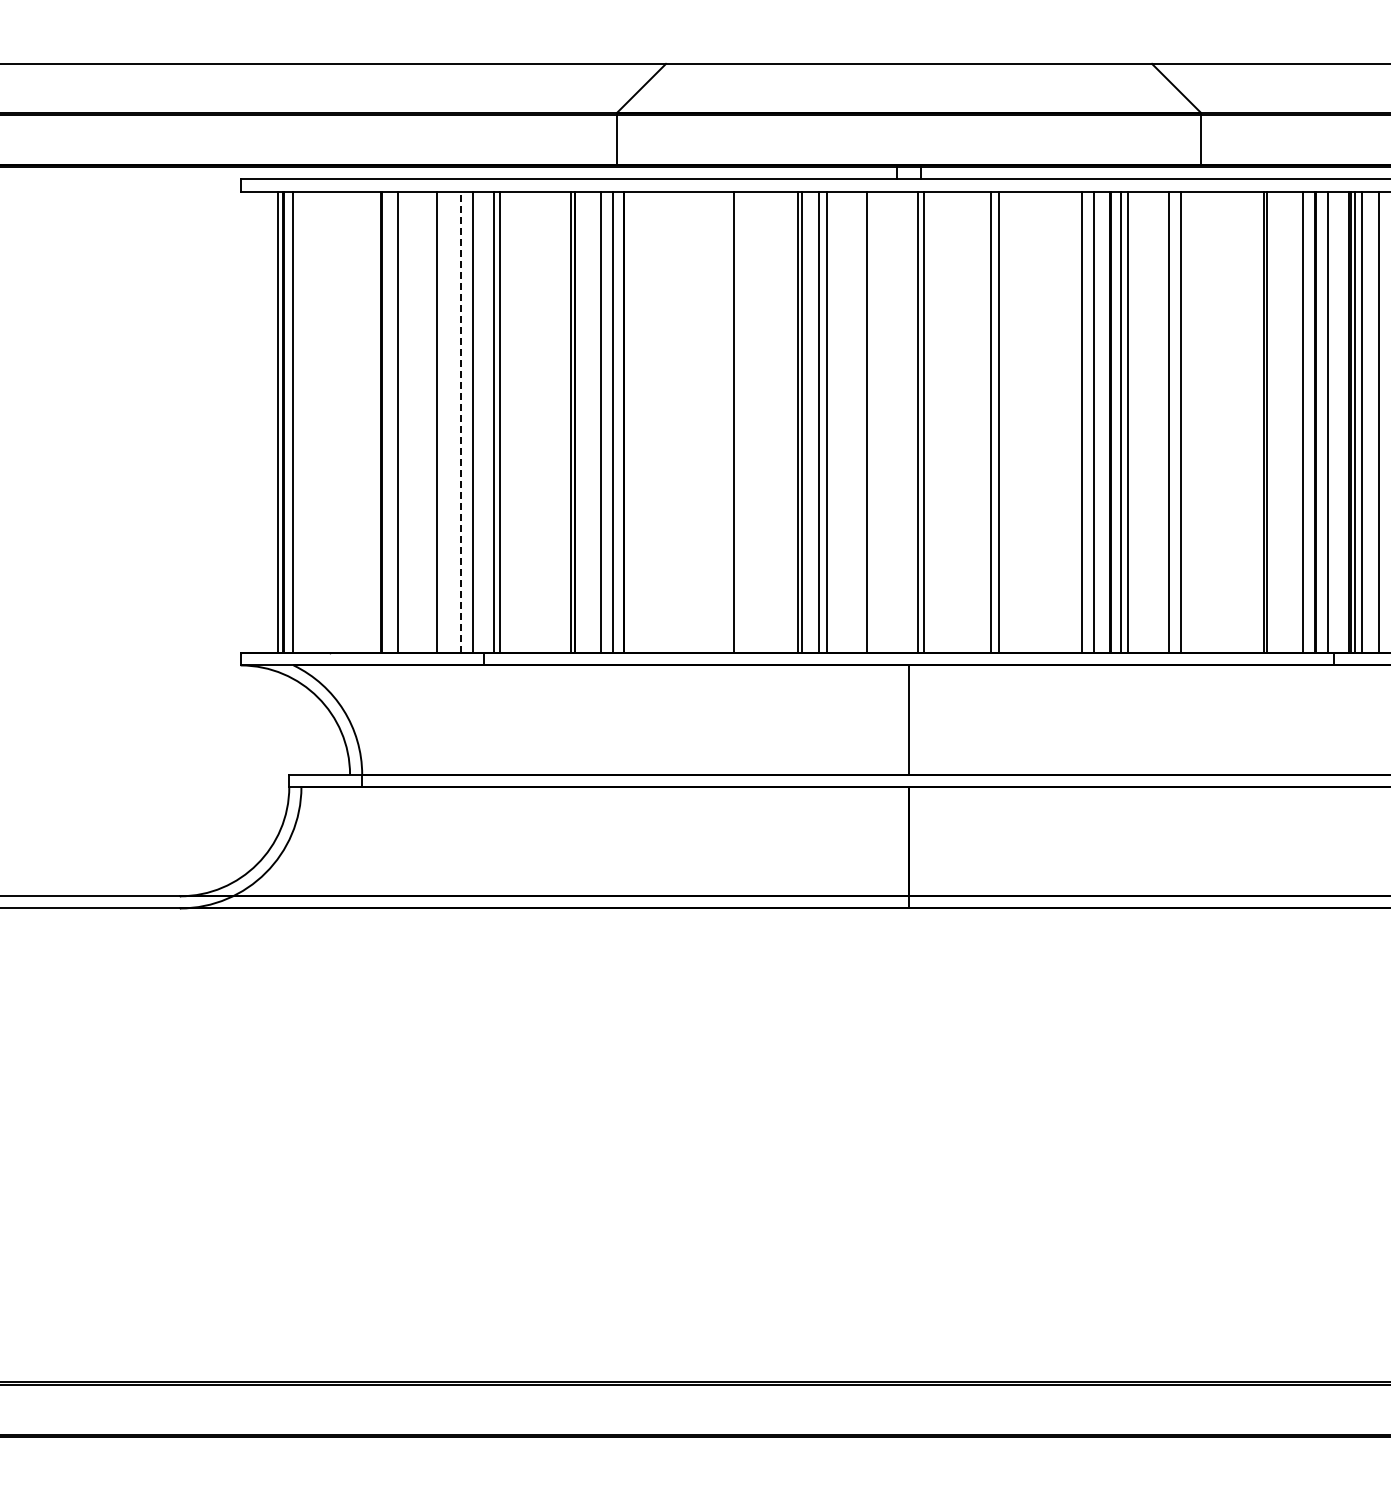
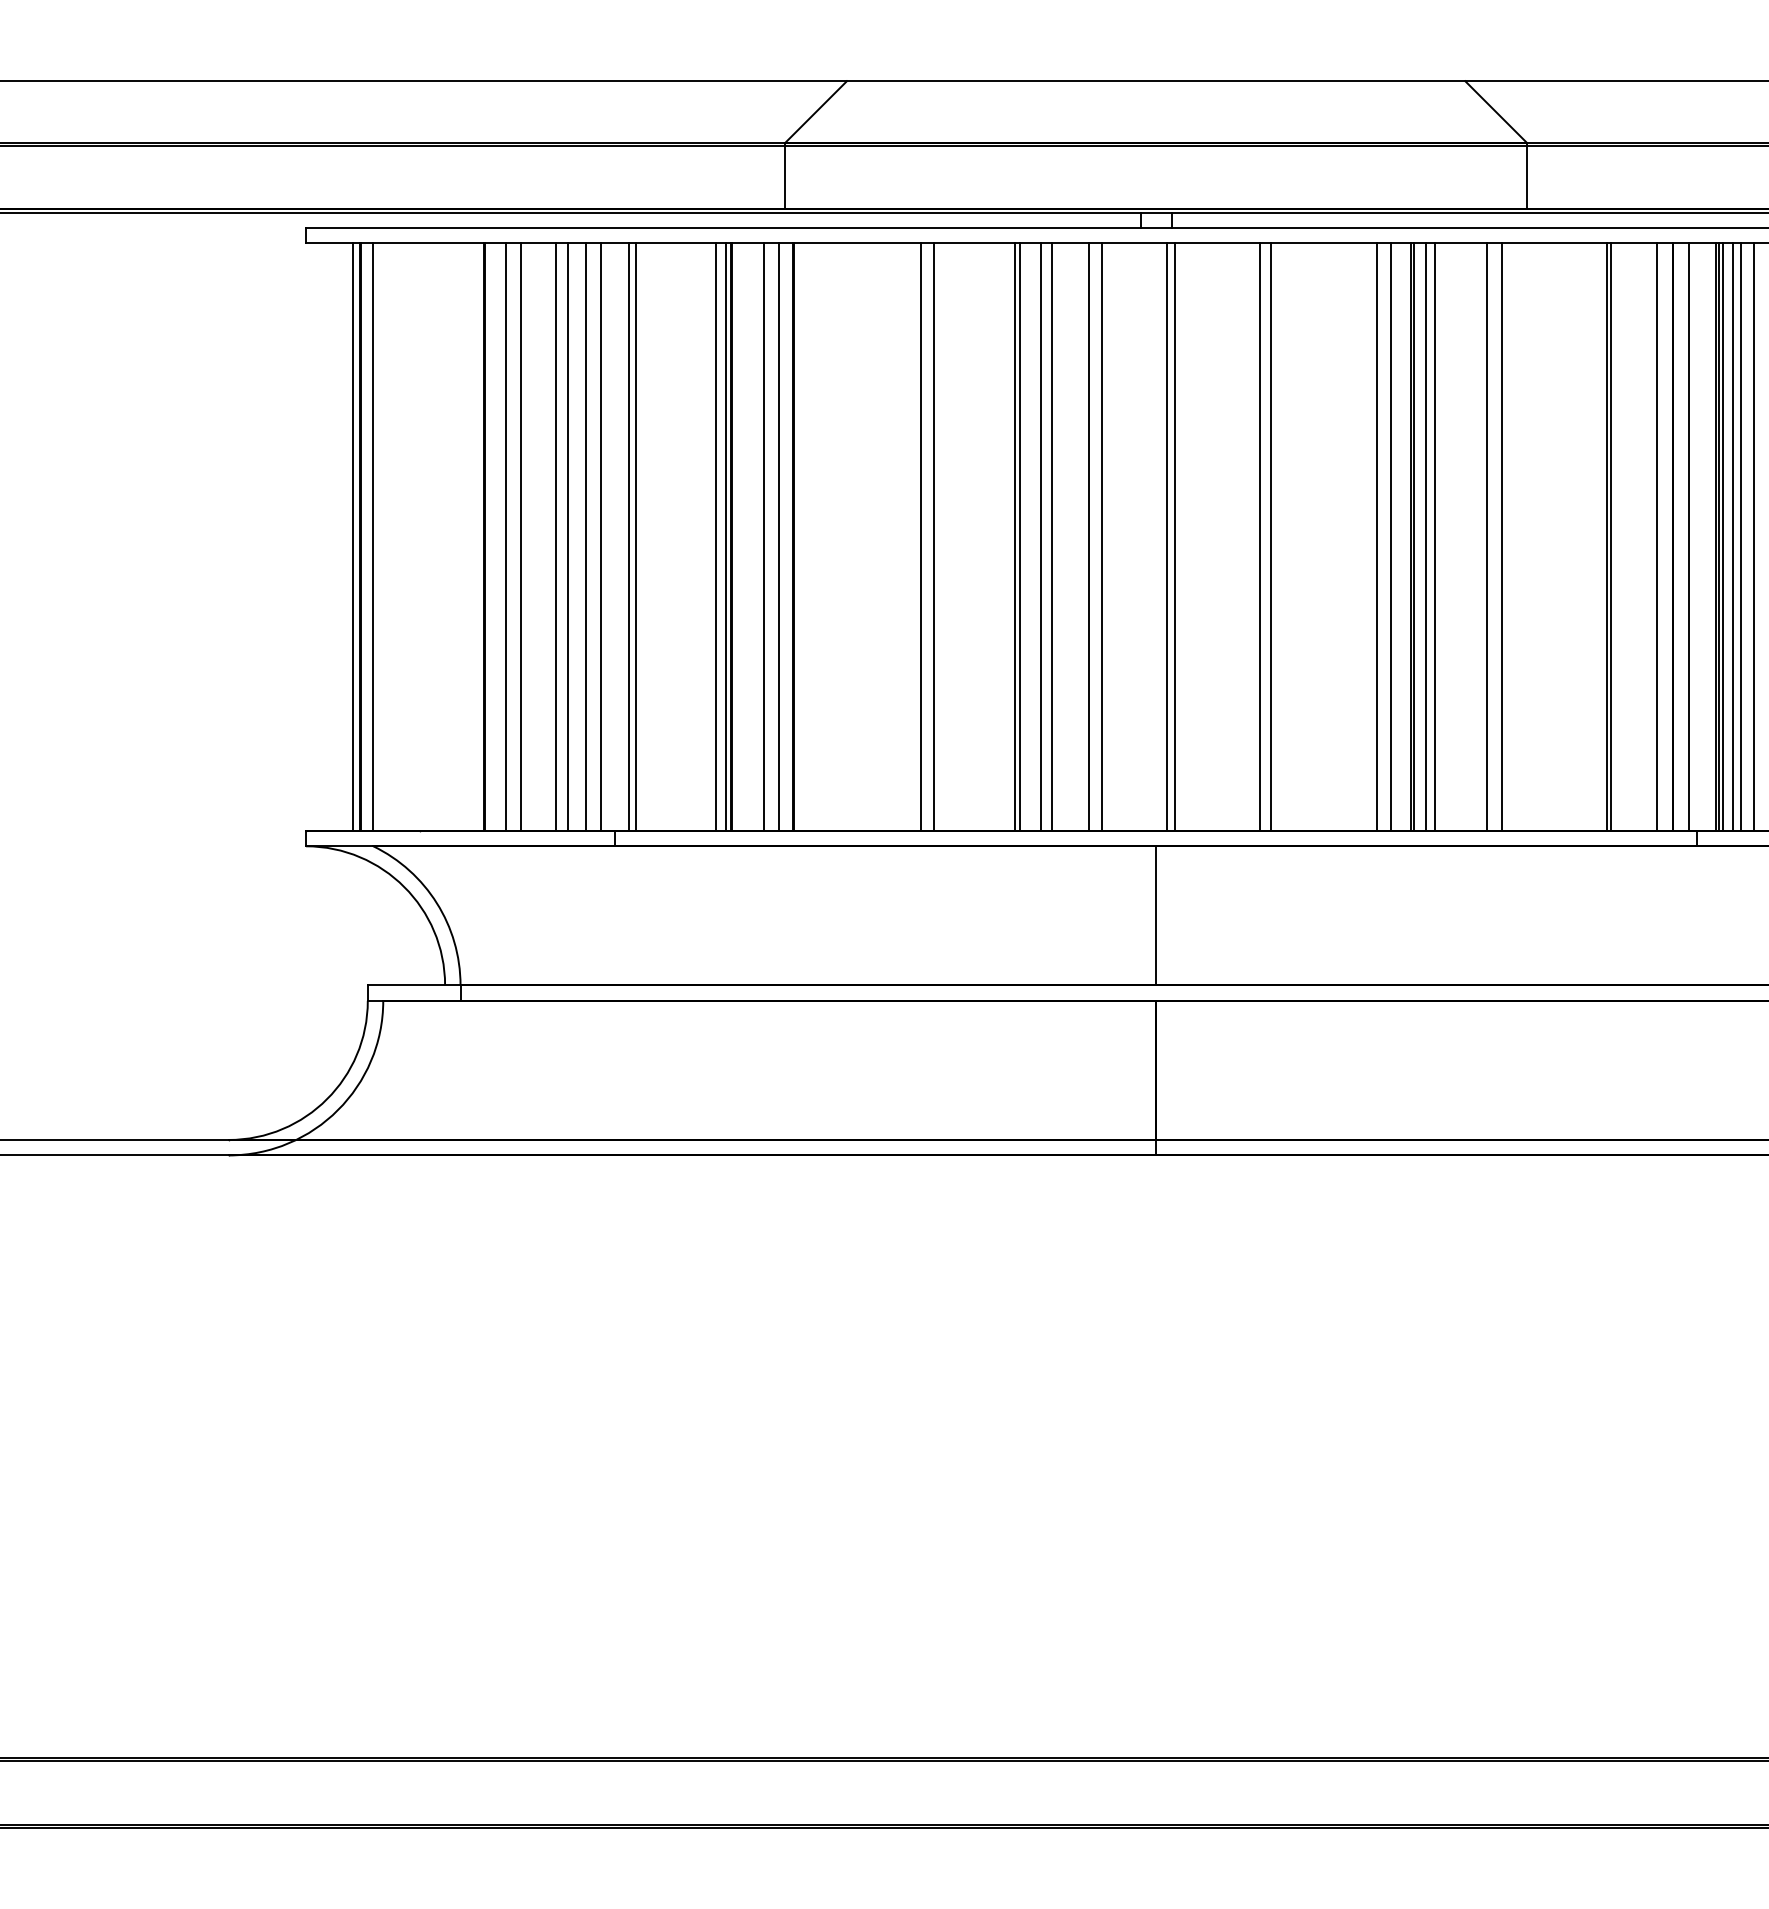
line: (409, 422) -> (520, 537), added
line: (446, 422) -> (567, 537), added
line: (461, 422) -> (586, 537), dashed -> solid
line: (562, 422) -> (715, 537), added
line: (724, 422) -> (921, 537), added
line: (856, 422) -> (1089, 537), added
line: (1368, 422) -> (1740, 537), added

